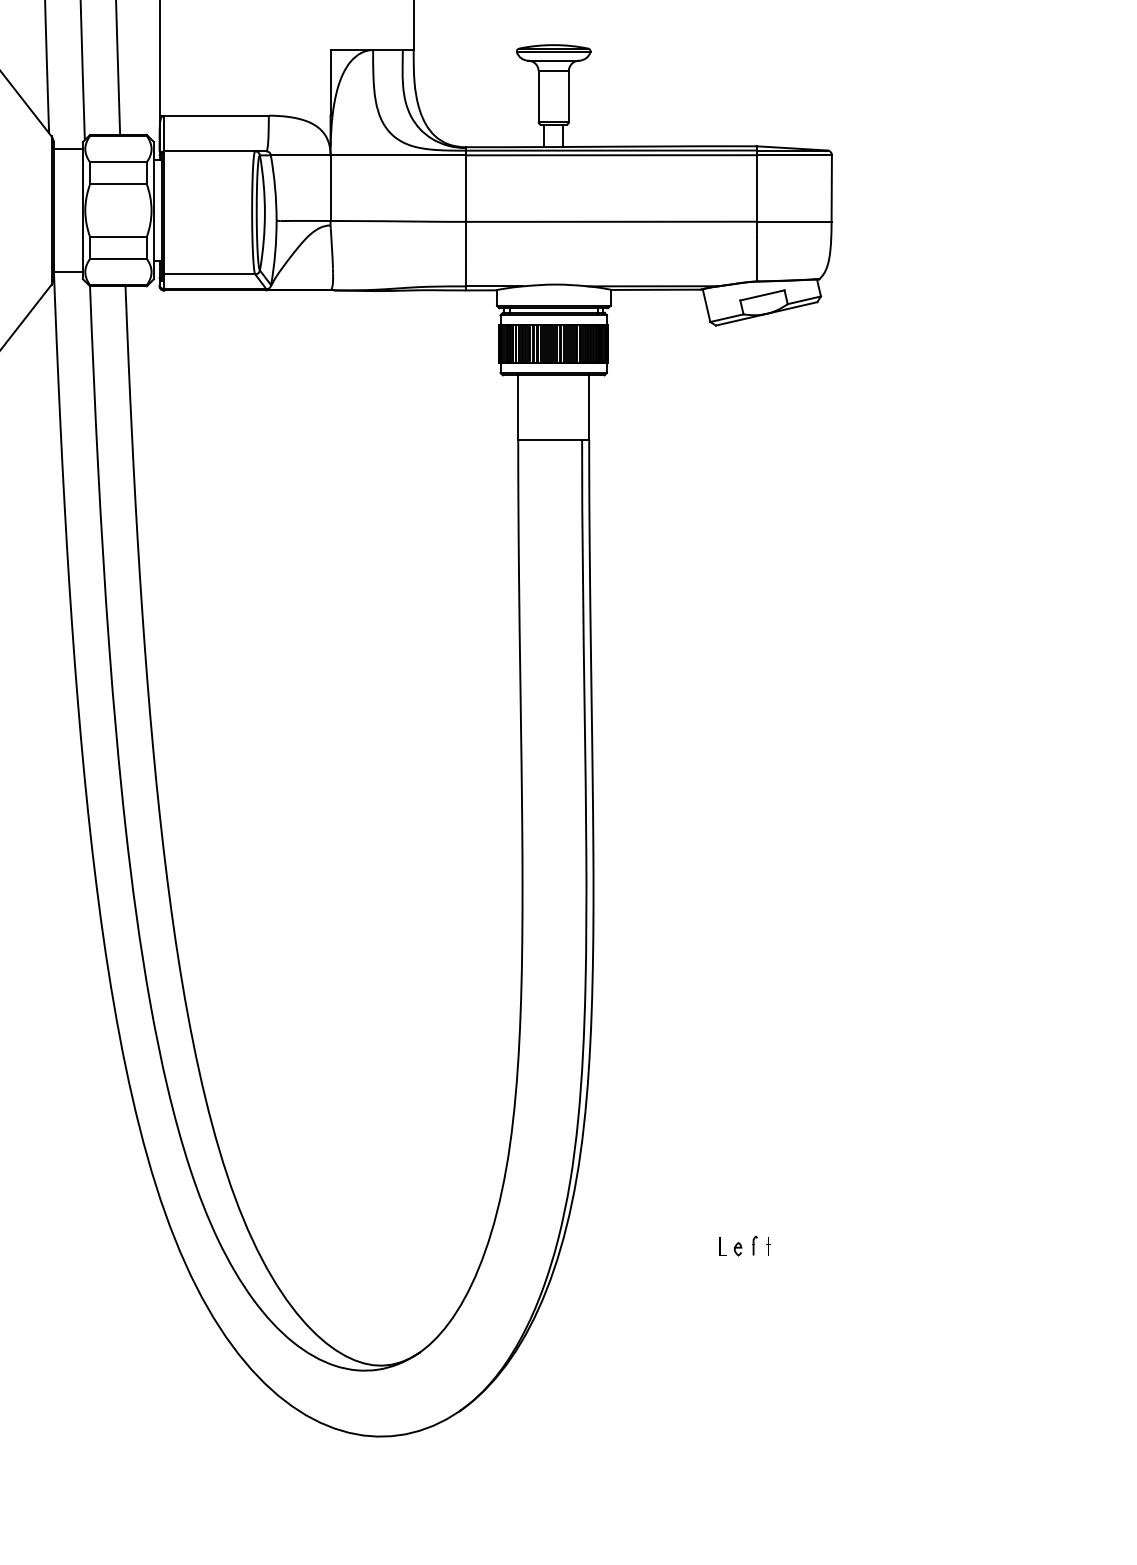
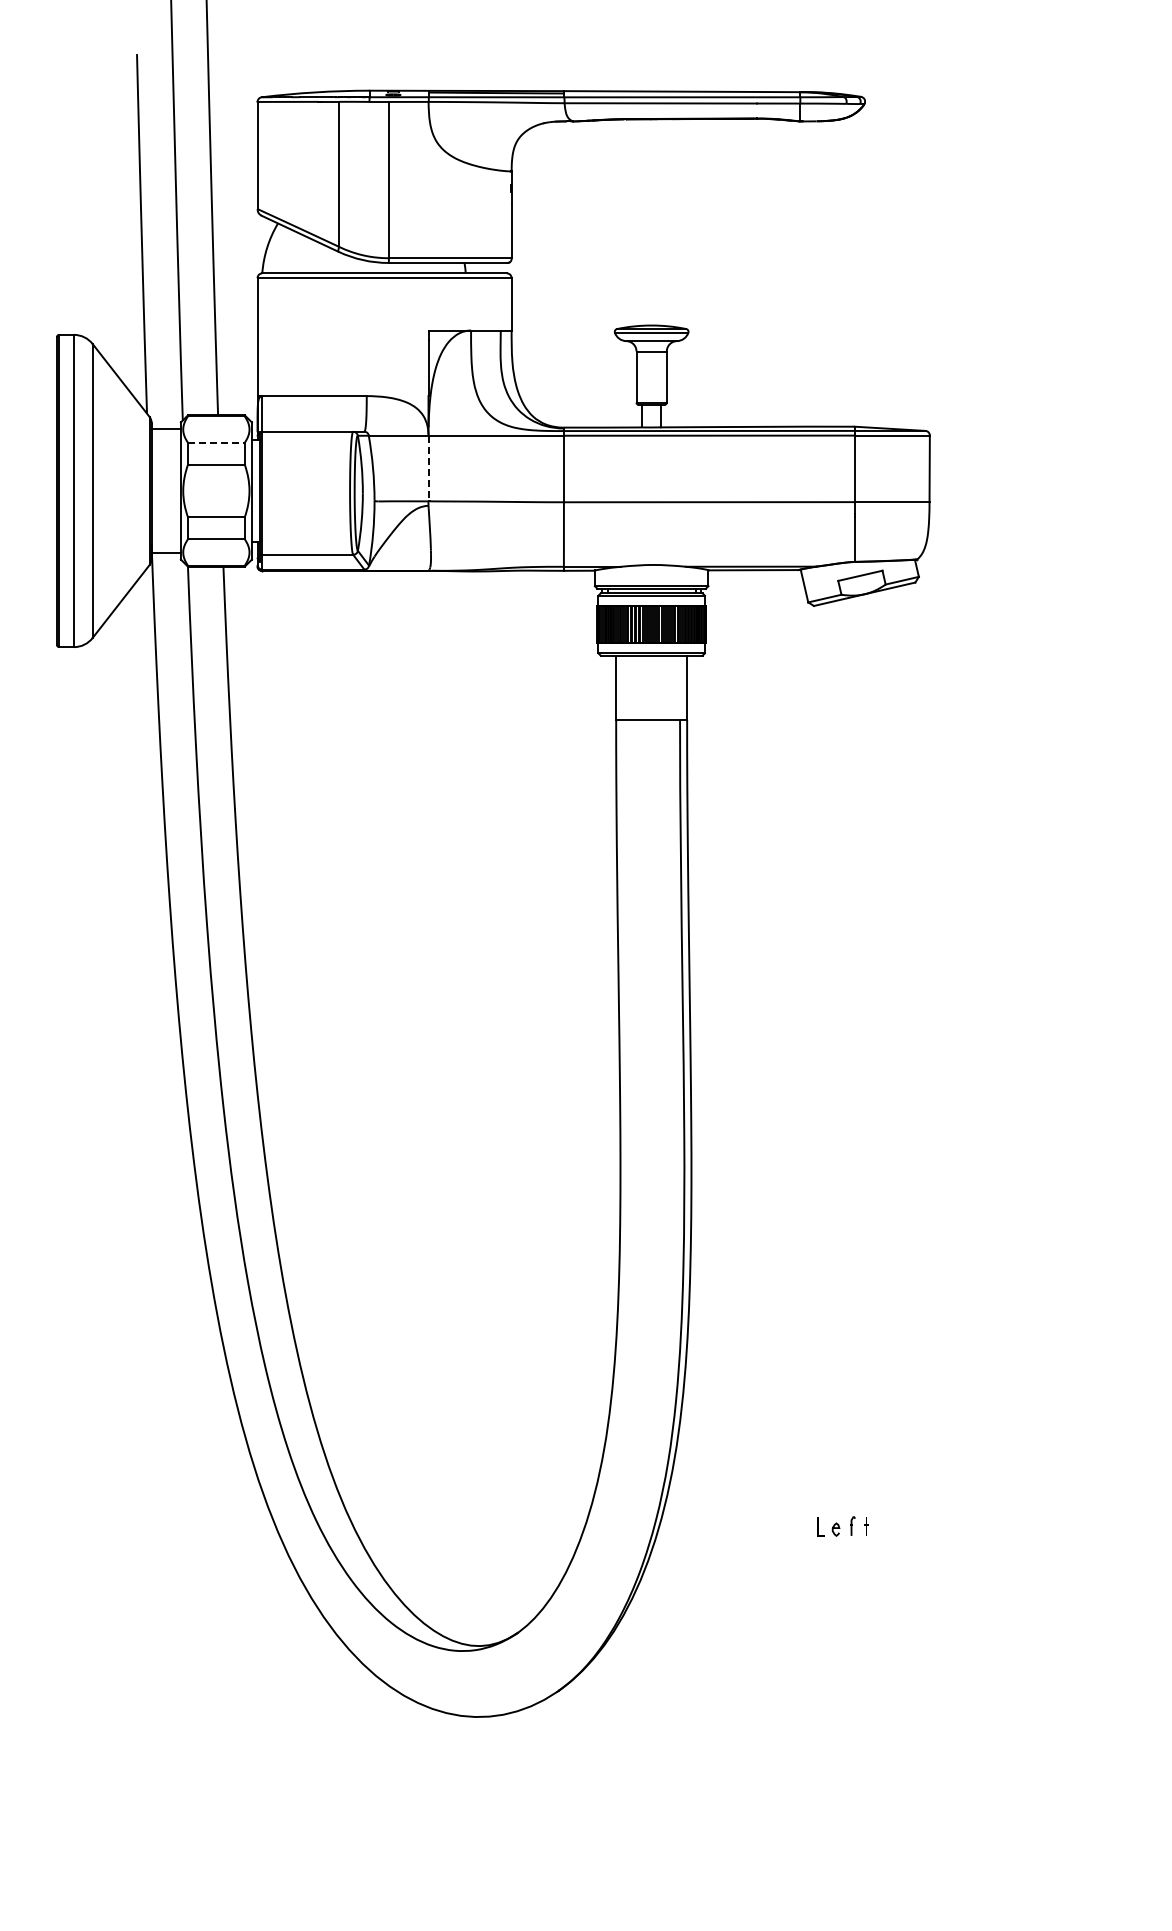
line: (118, 162) -> (216, 442), solid -> dashed
line: (330, 188) -> (428, 468), solid -> dashed

